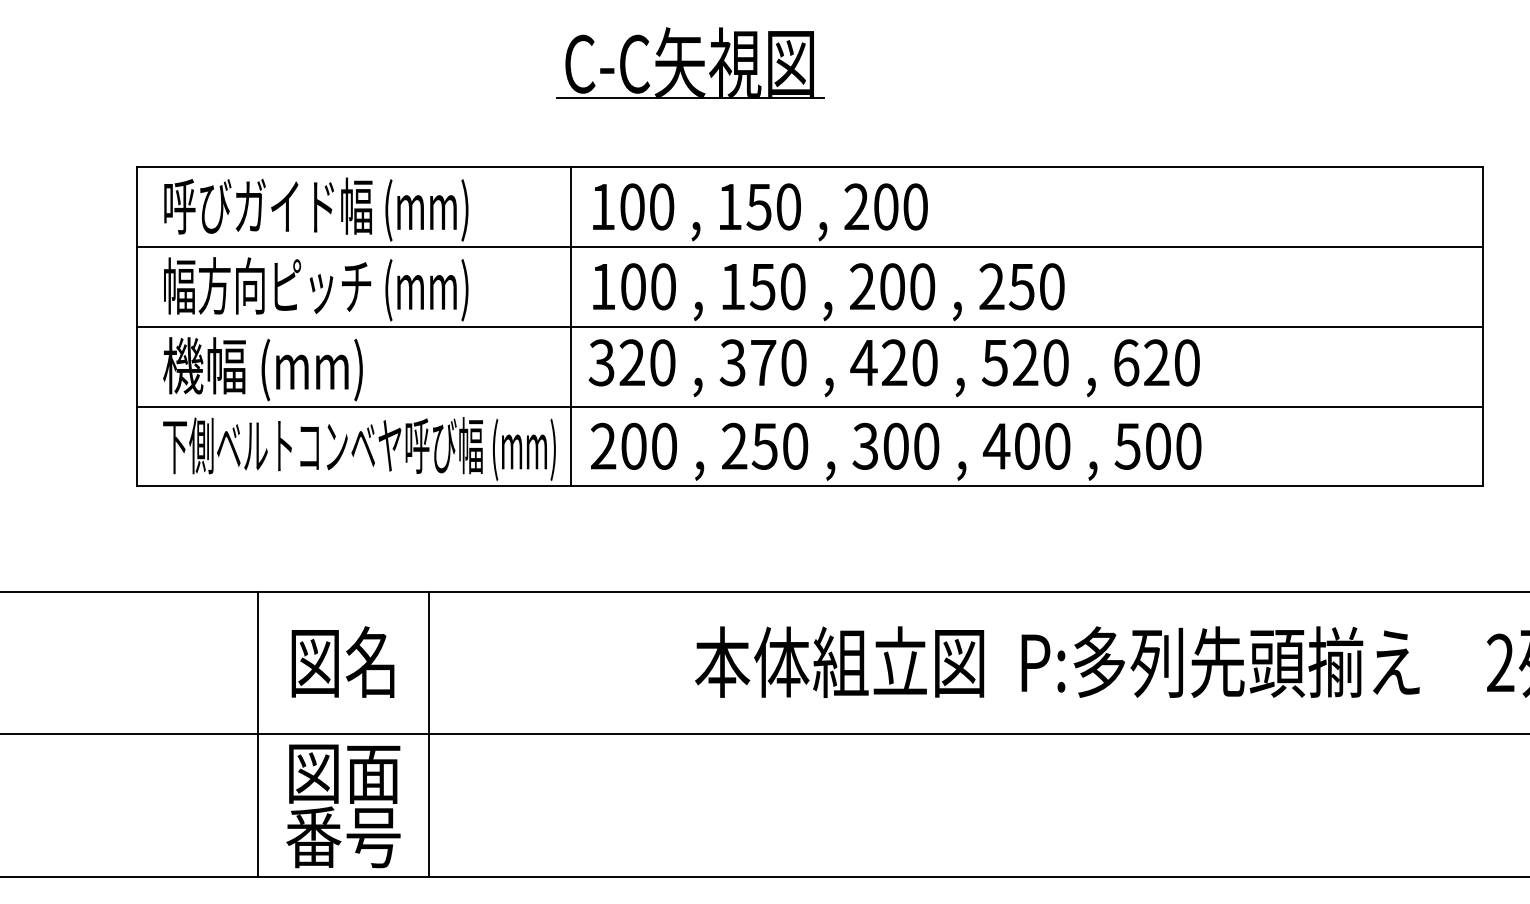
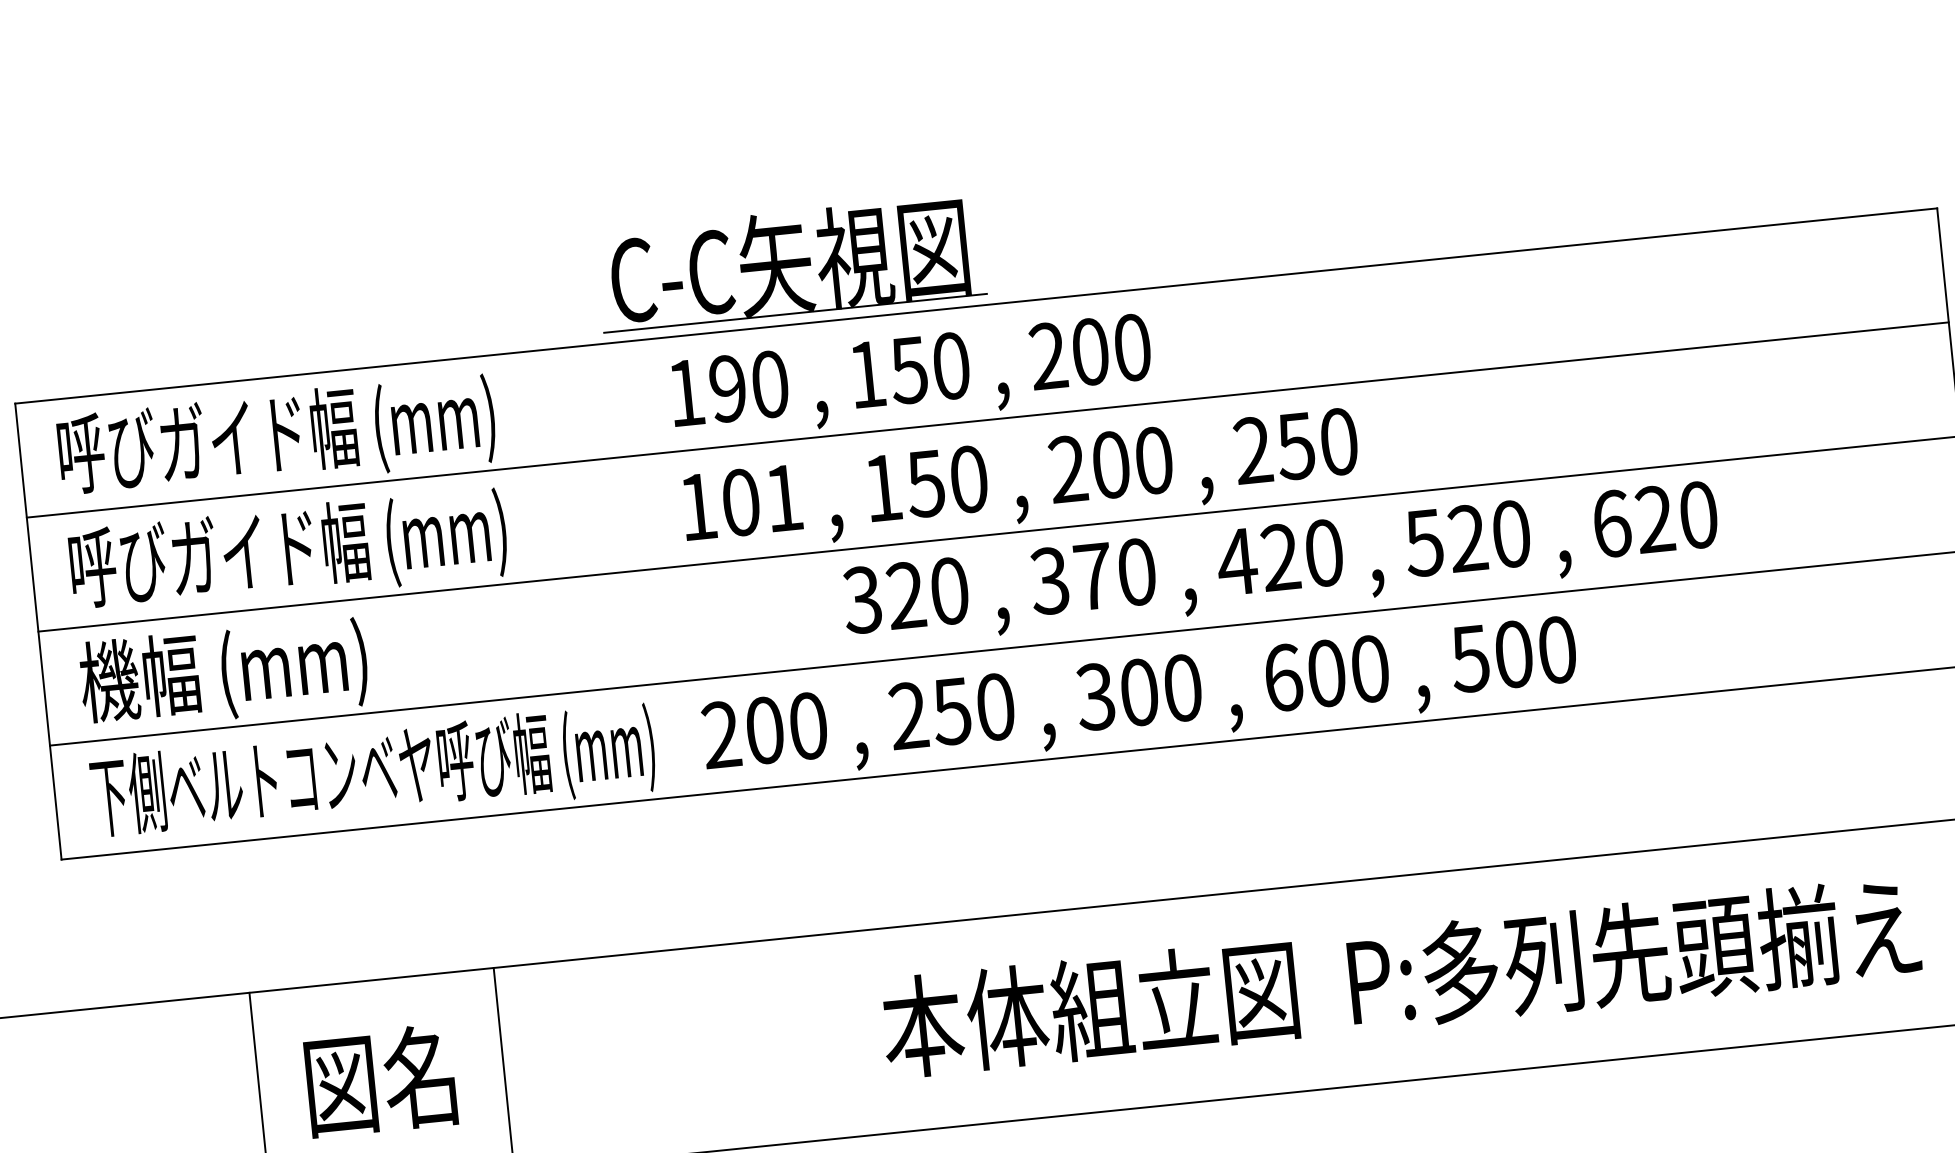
part: (690, 62) -> (790, 261), moved
text: (632, 206) -> (728, 388), 100 -> 190
text: (268, 285) -> (219, 553), 幅方向ピッチ (mm) -> 呼びガイド幅 (mm)
text: (663, 286) -> (783, 497), 100 -> 101
line: (571, 326) -> (658, 568), removed
text: (893, 368) -> (1280, 565), moved
text: (996, 445) -> (1282, 676), 400 -> 600

